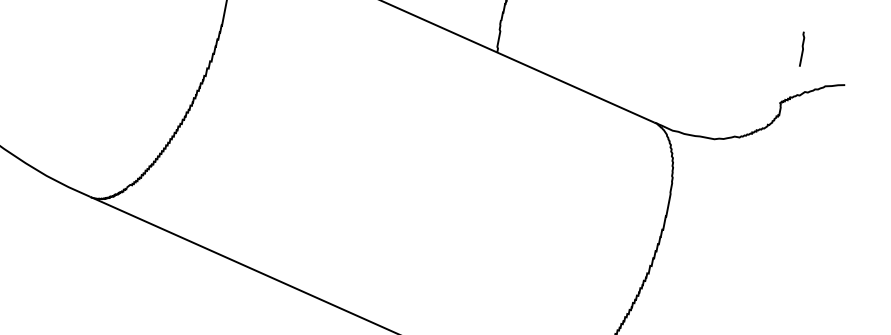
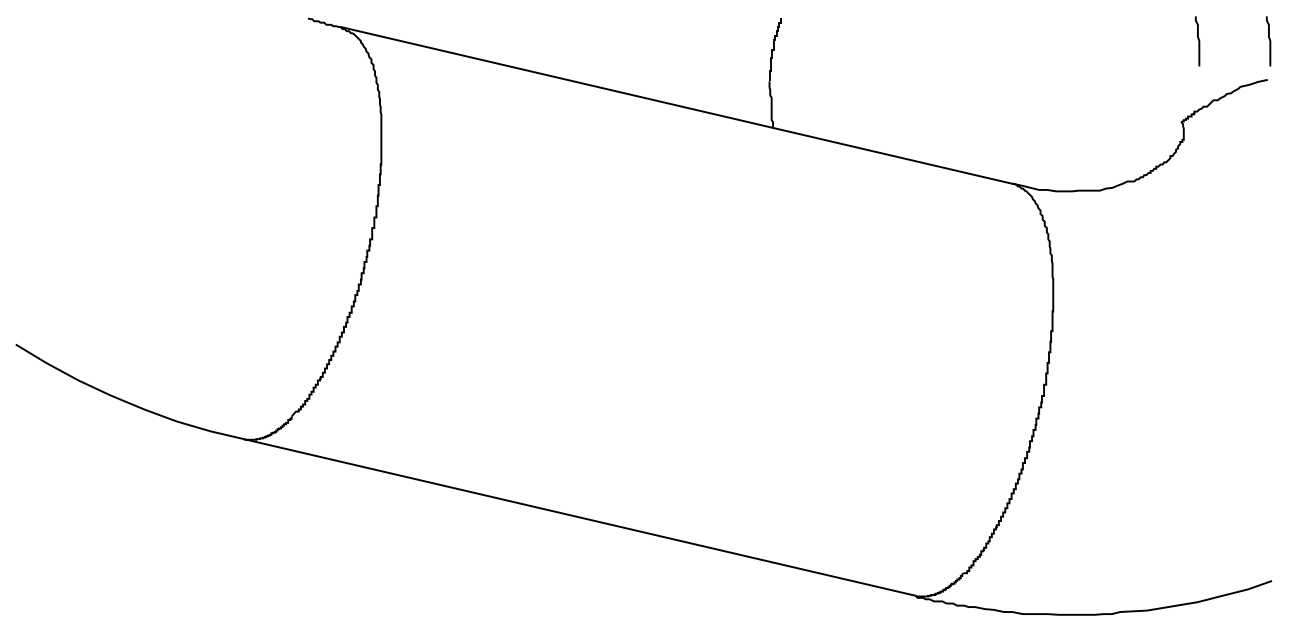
curve: (851, 58) -> (1269, 41), added

